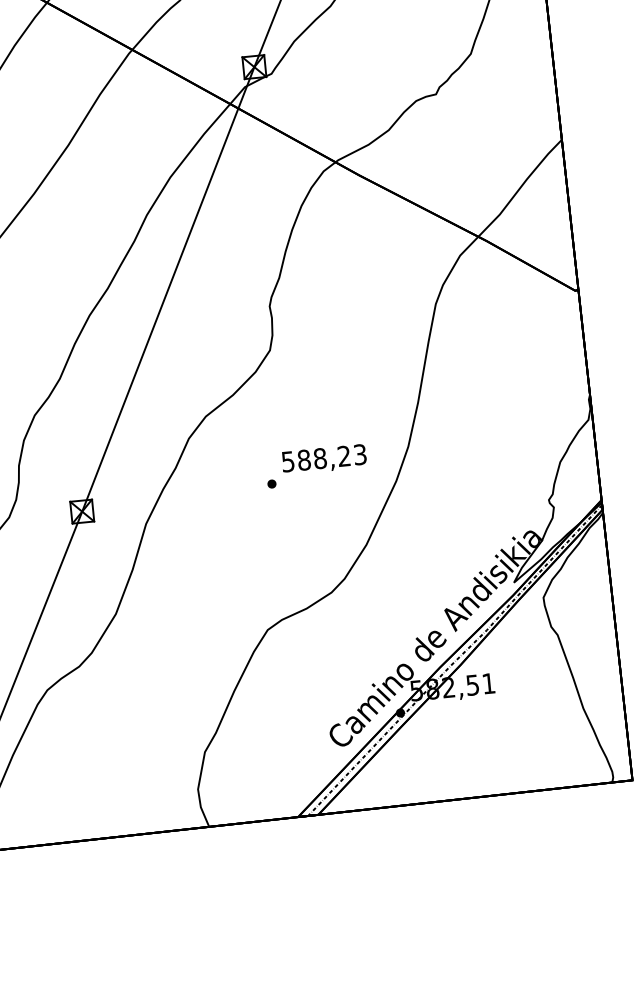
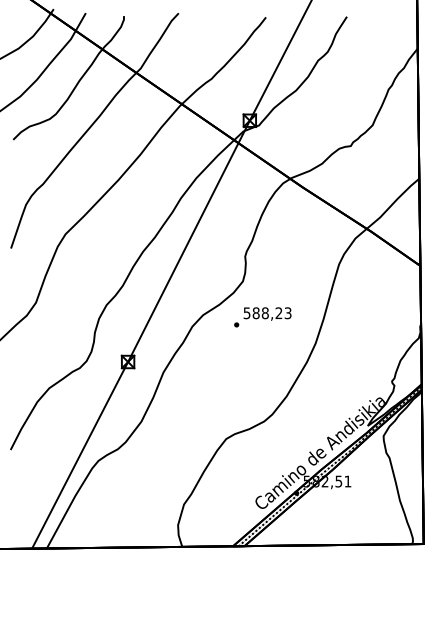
text: (316, 466) -> (262, 317), moved

